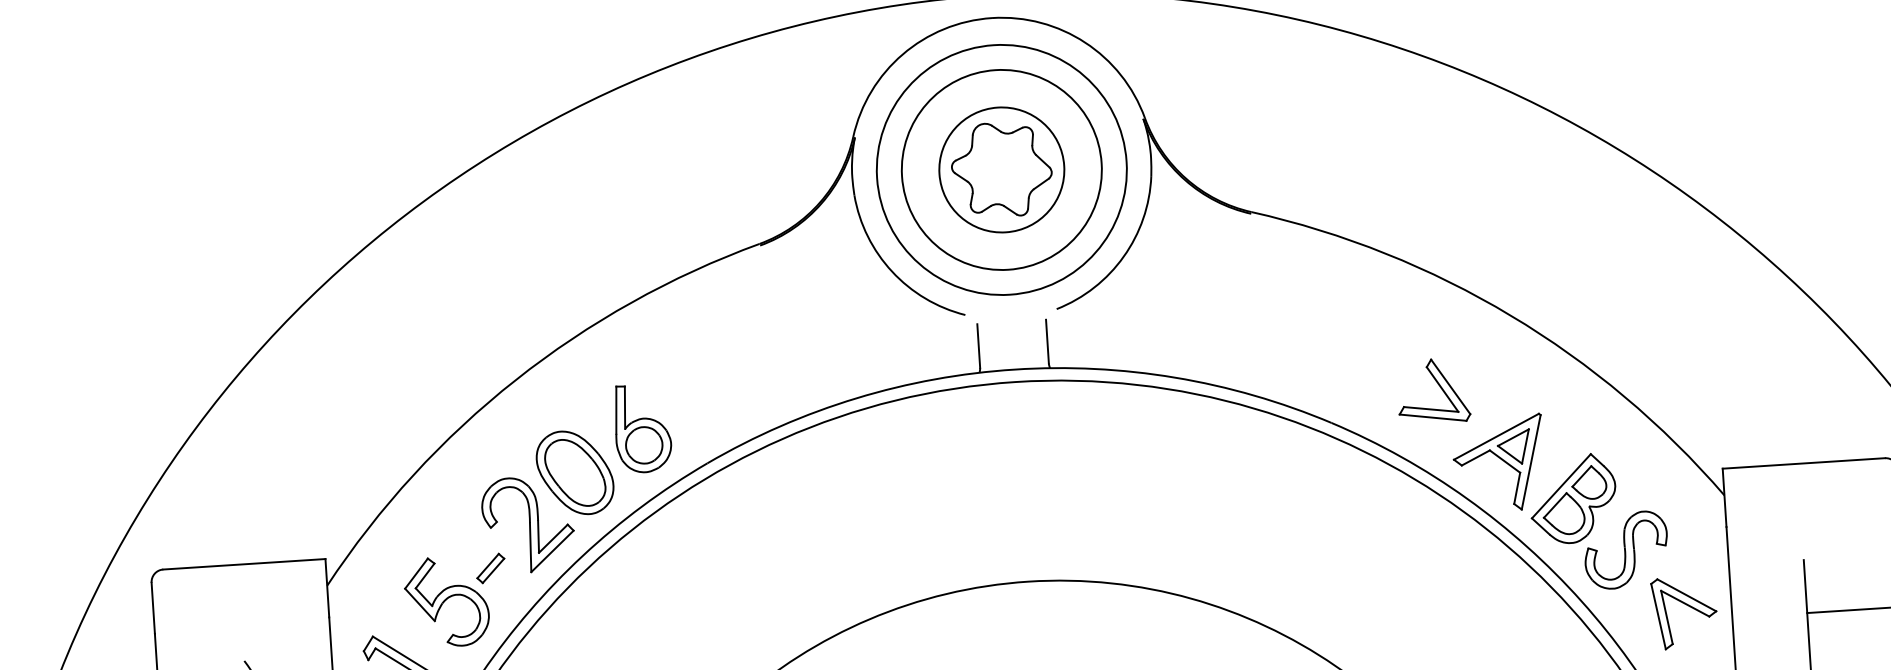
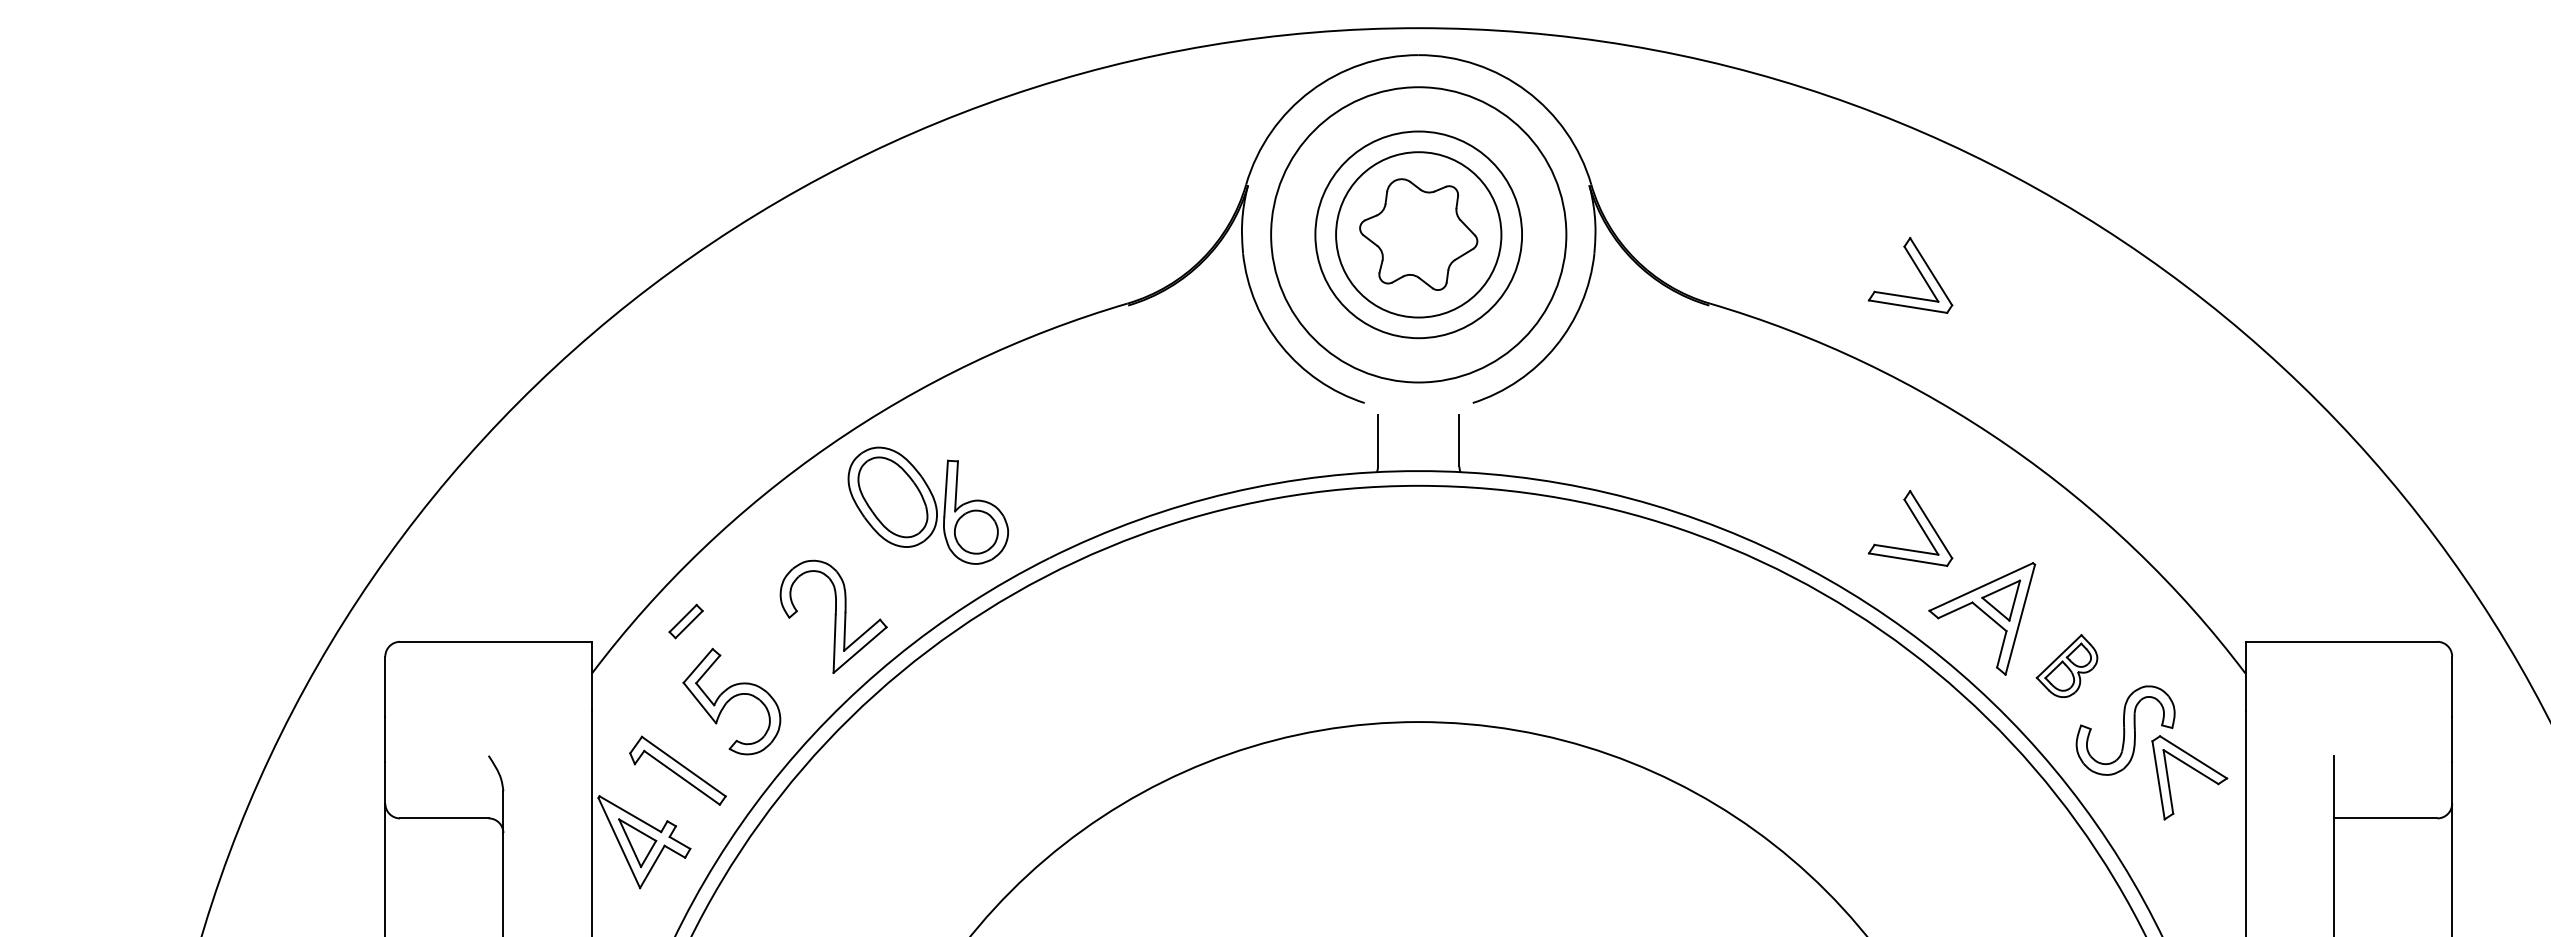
circle: (1001, 169) -> (1418, 234), size x0.7
circle: (1001, 169) -> (1418, 234), size x1.4
part: (1426, 173) -> (1918, 271), added
part: (574, 472) -> (892, 496), moved
part: (1572, 498) -> (2066, 665), size x0.6
part: (490, 568) -> (685, 621), moved
part: (1686, 605) -> (2192, 769), moved

